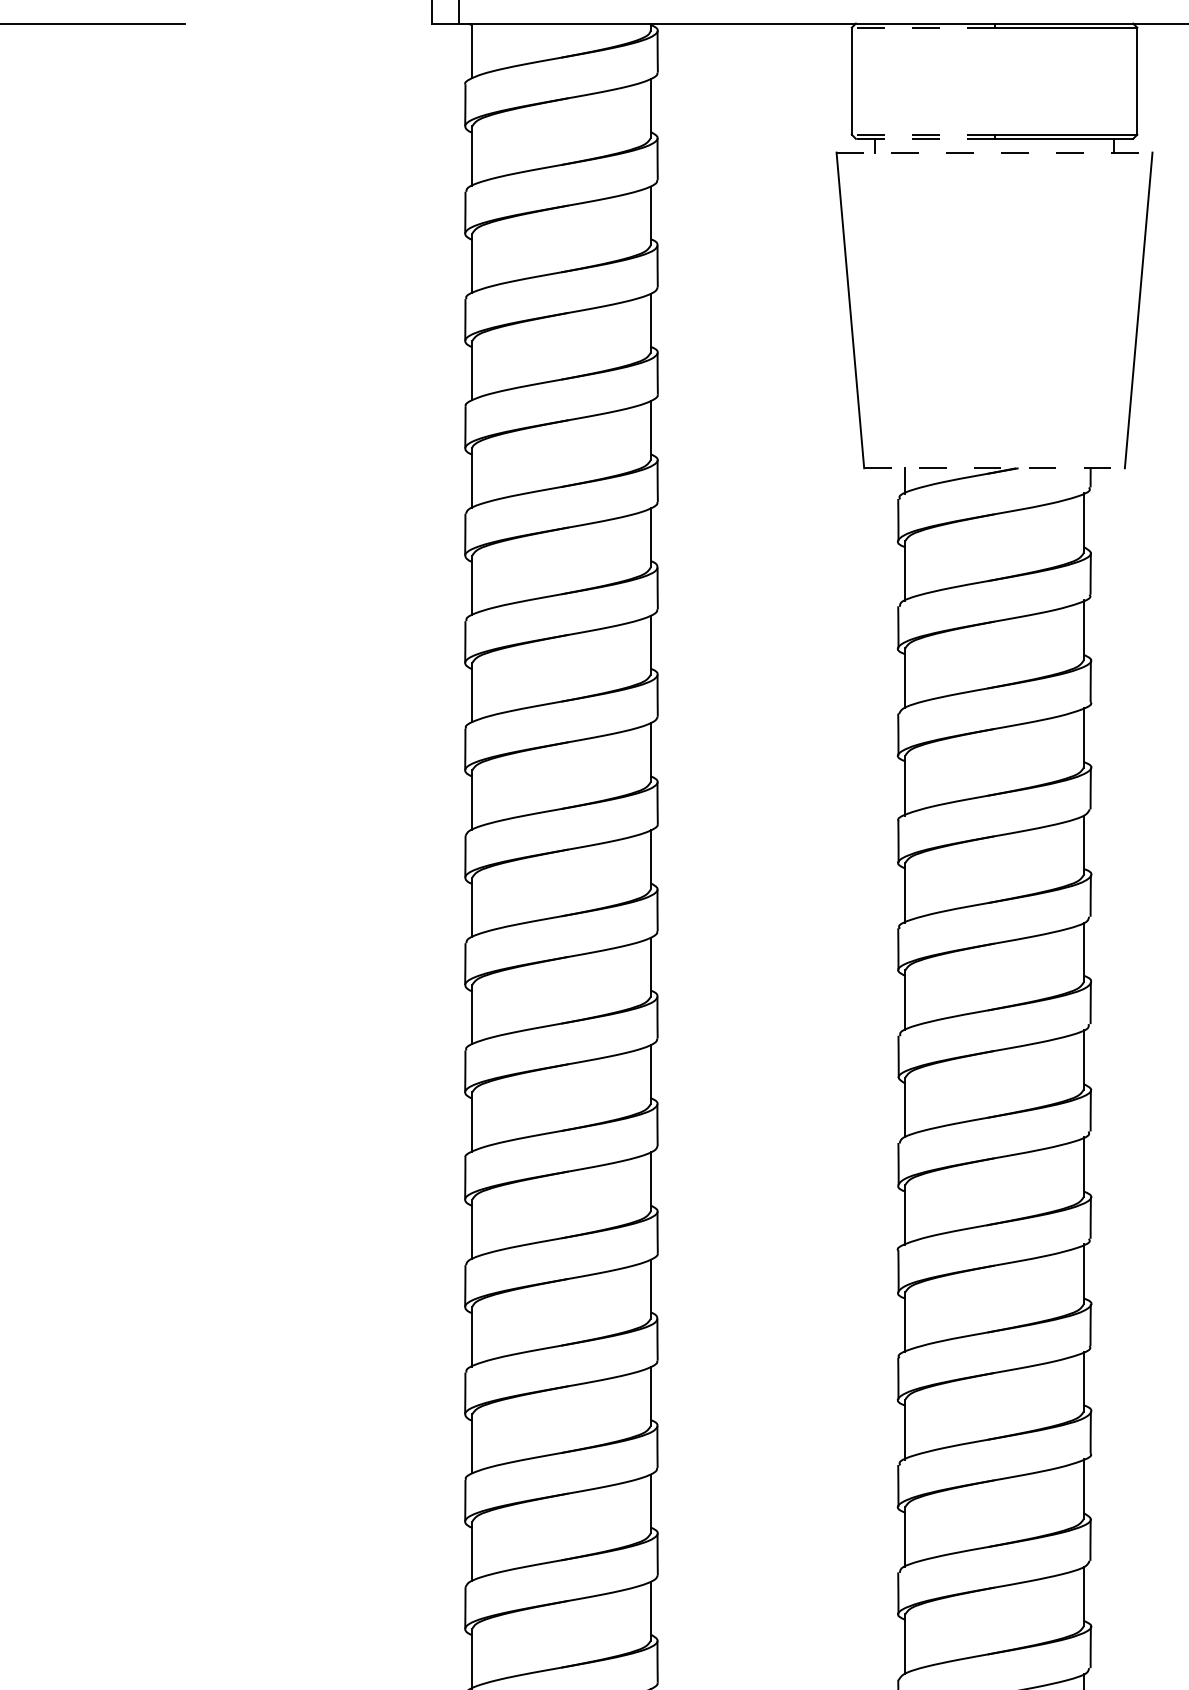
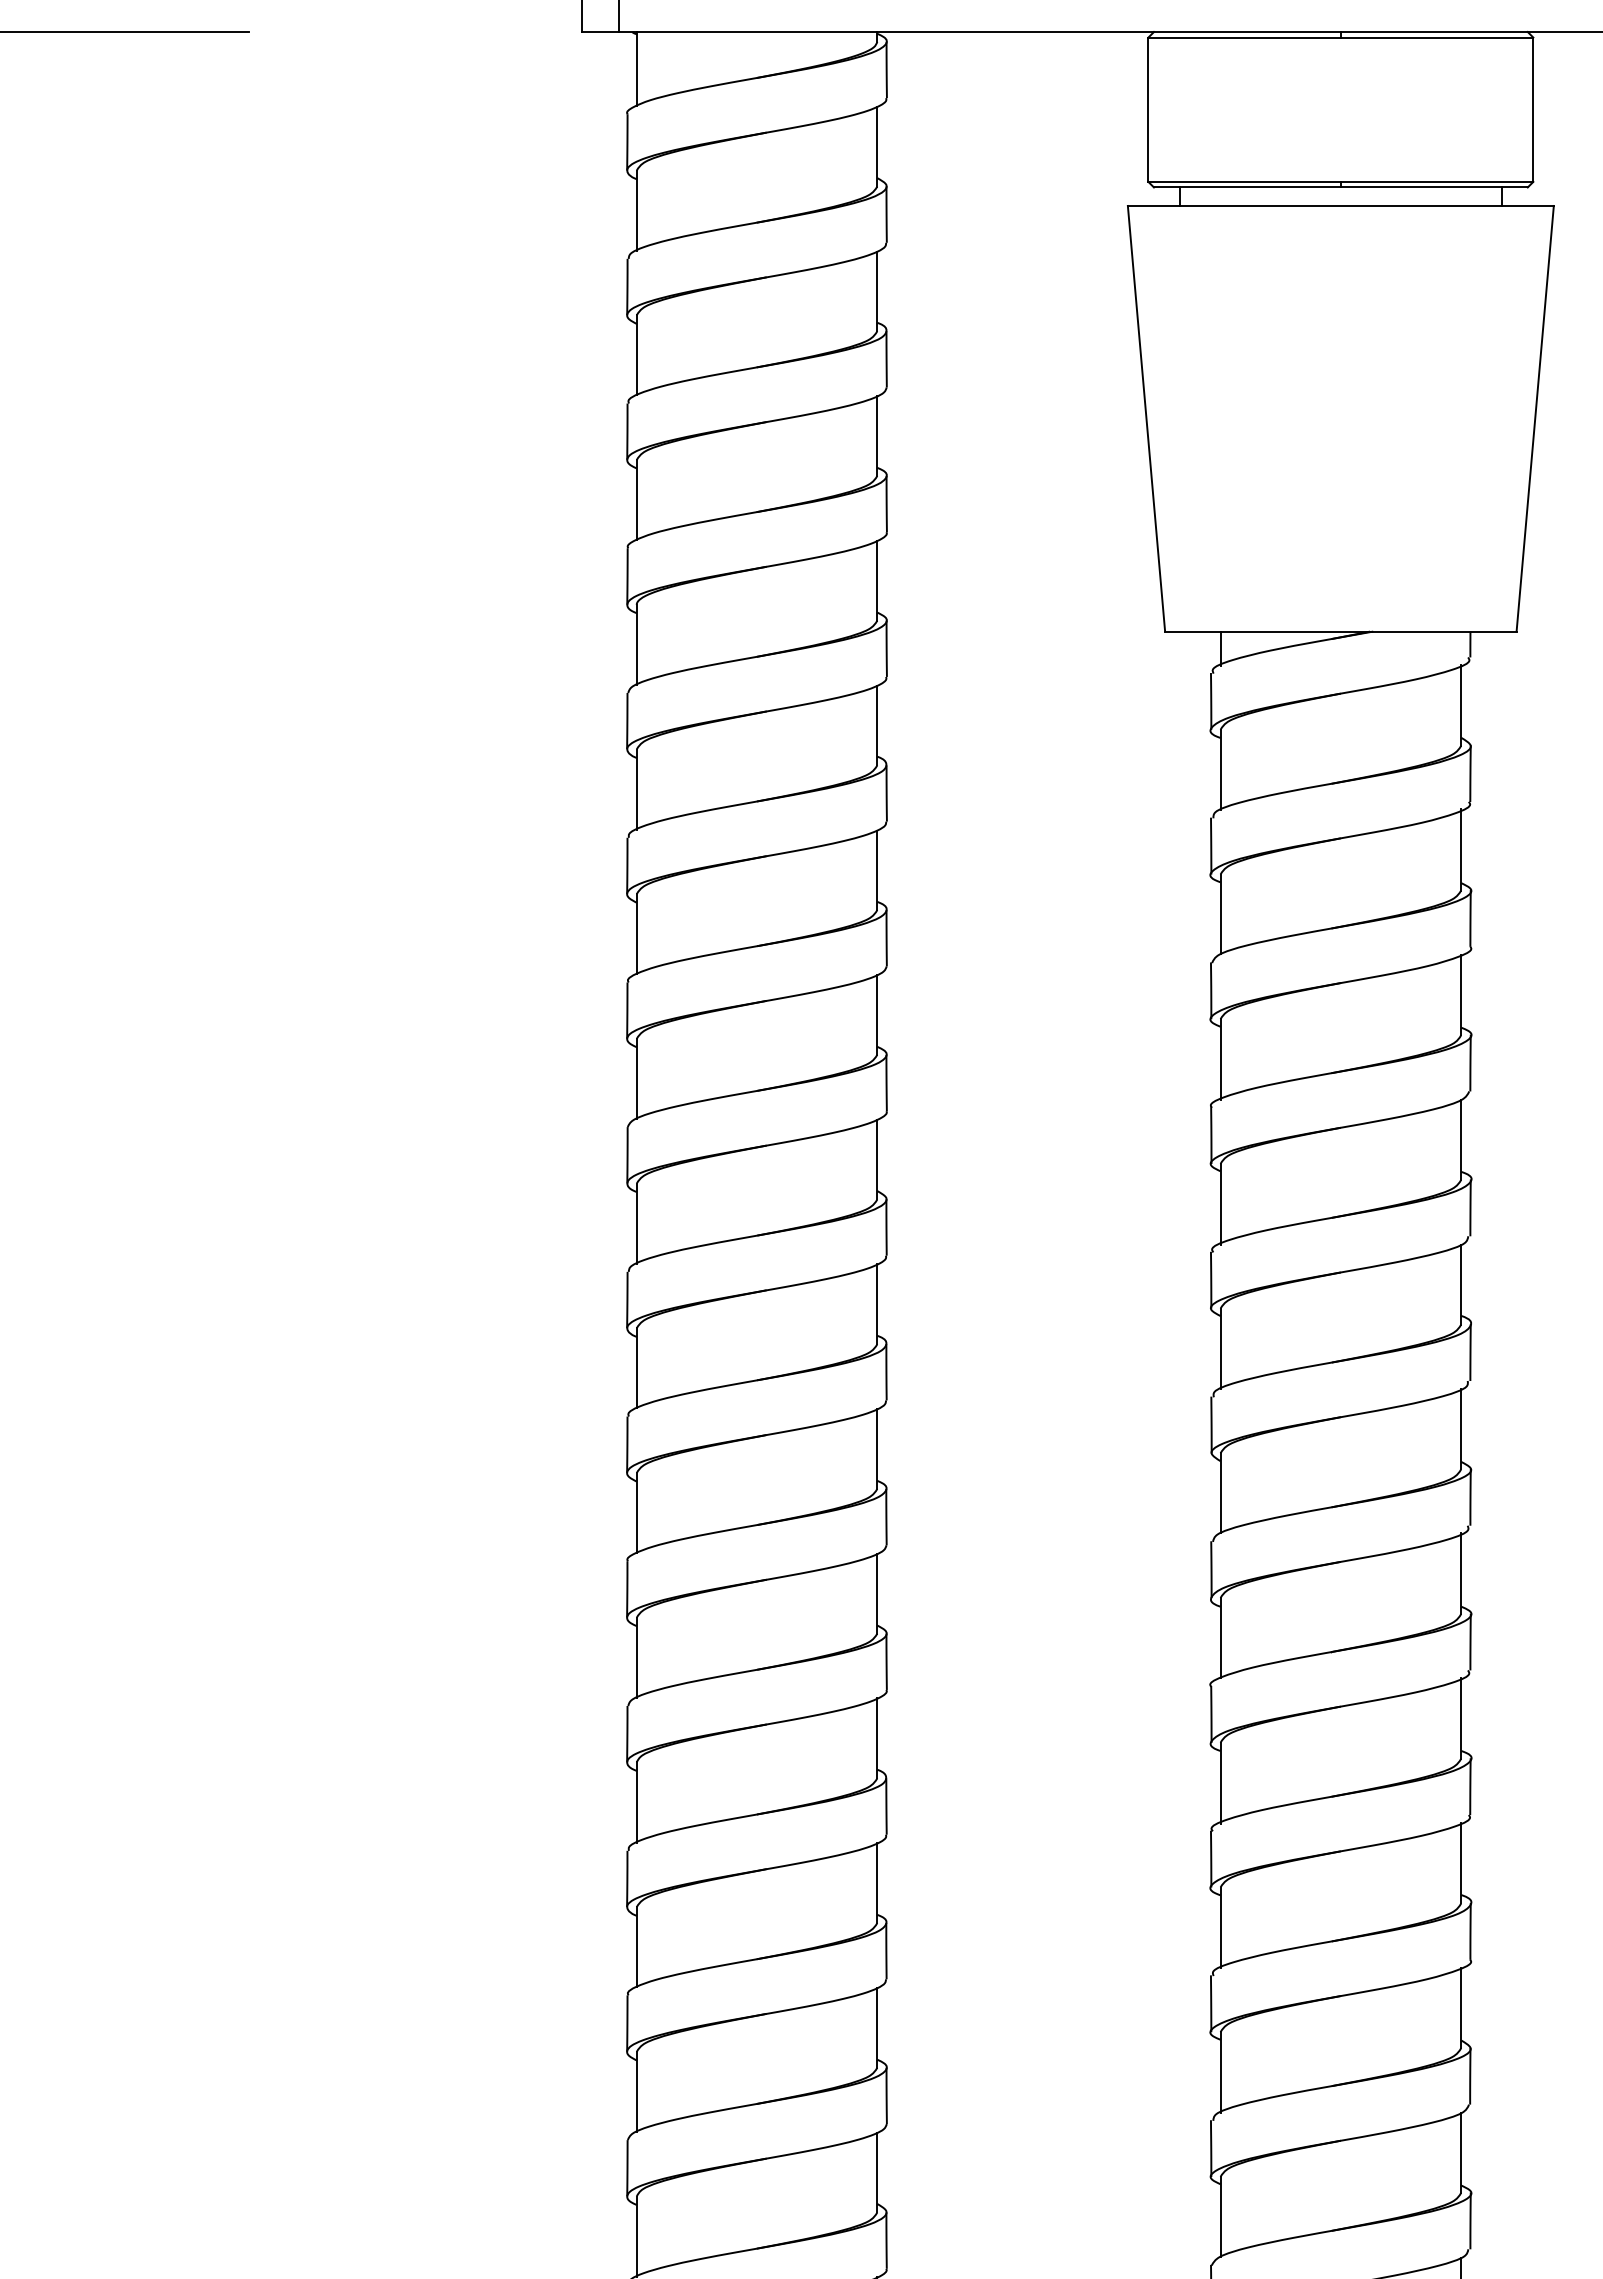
line: (923, 27) -> (1244, 37), dashed -> solid
line: (923, 134) -> (1244, 181), dashed -> solid
line: (924, 138) -> (1246, 187), dashed -> solid
line: (994, 152) -> (1340, 205), dashed -> solid
line: (994, 468) -> (1340, 631), dashed -> solid

